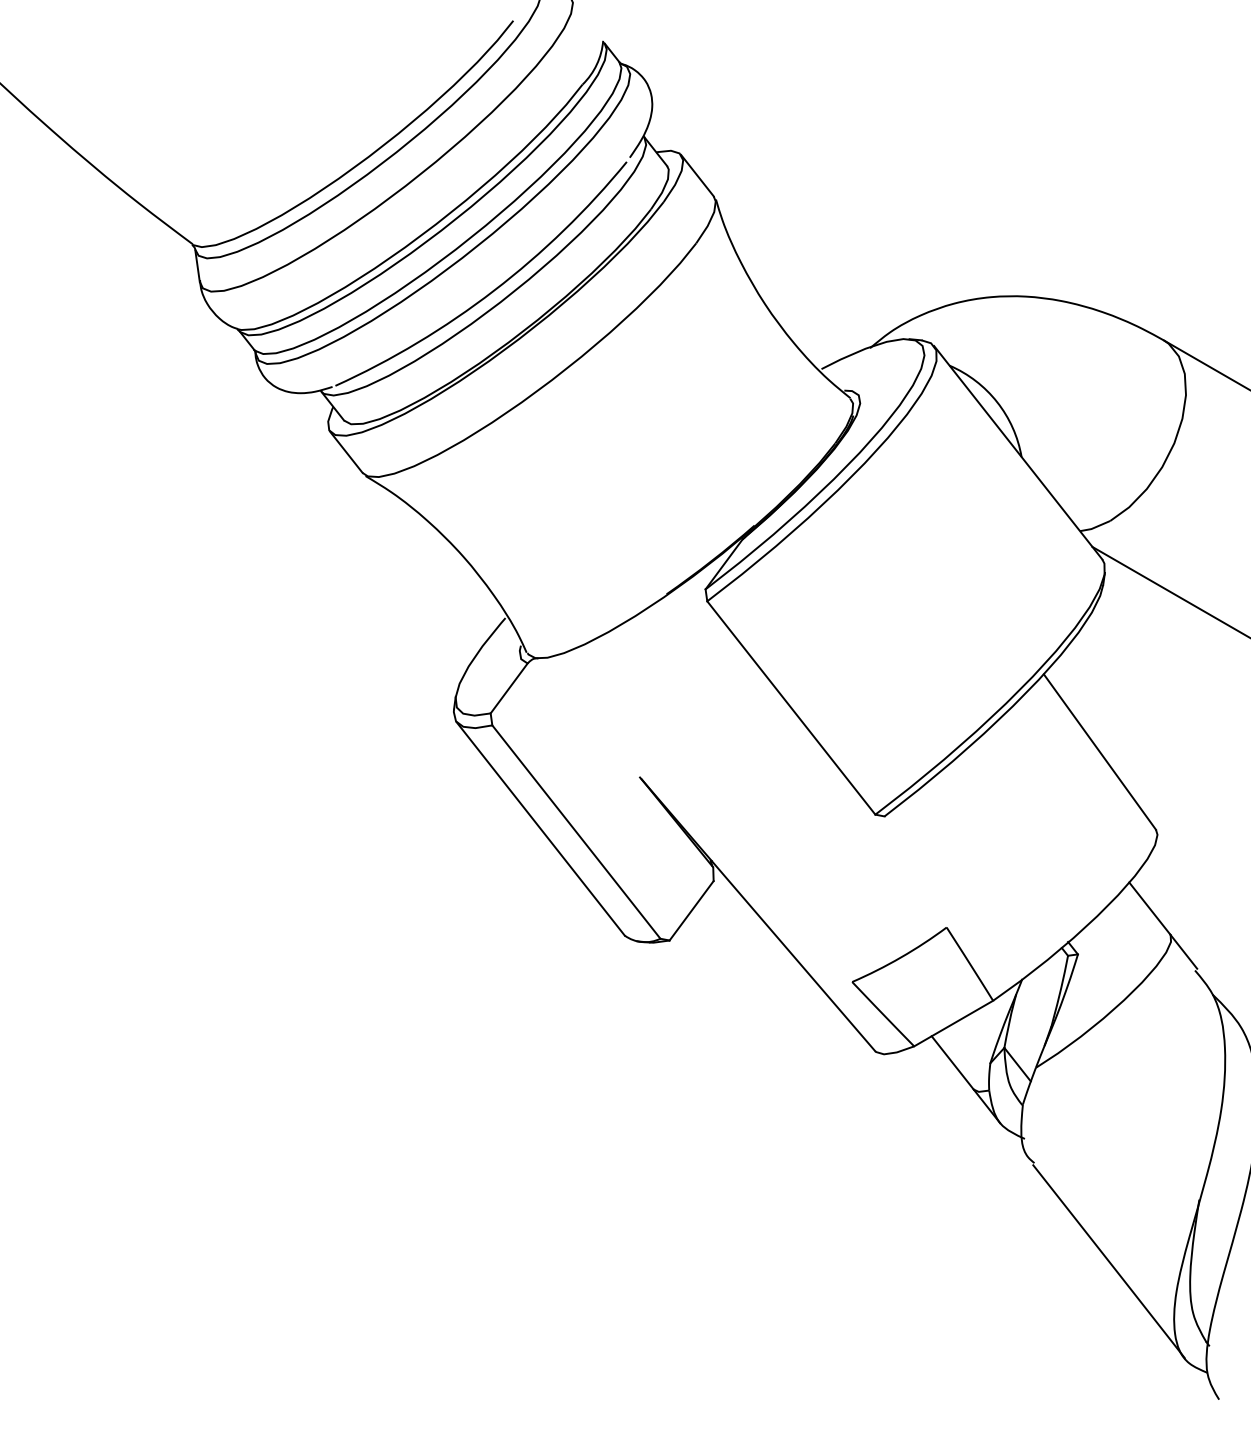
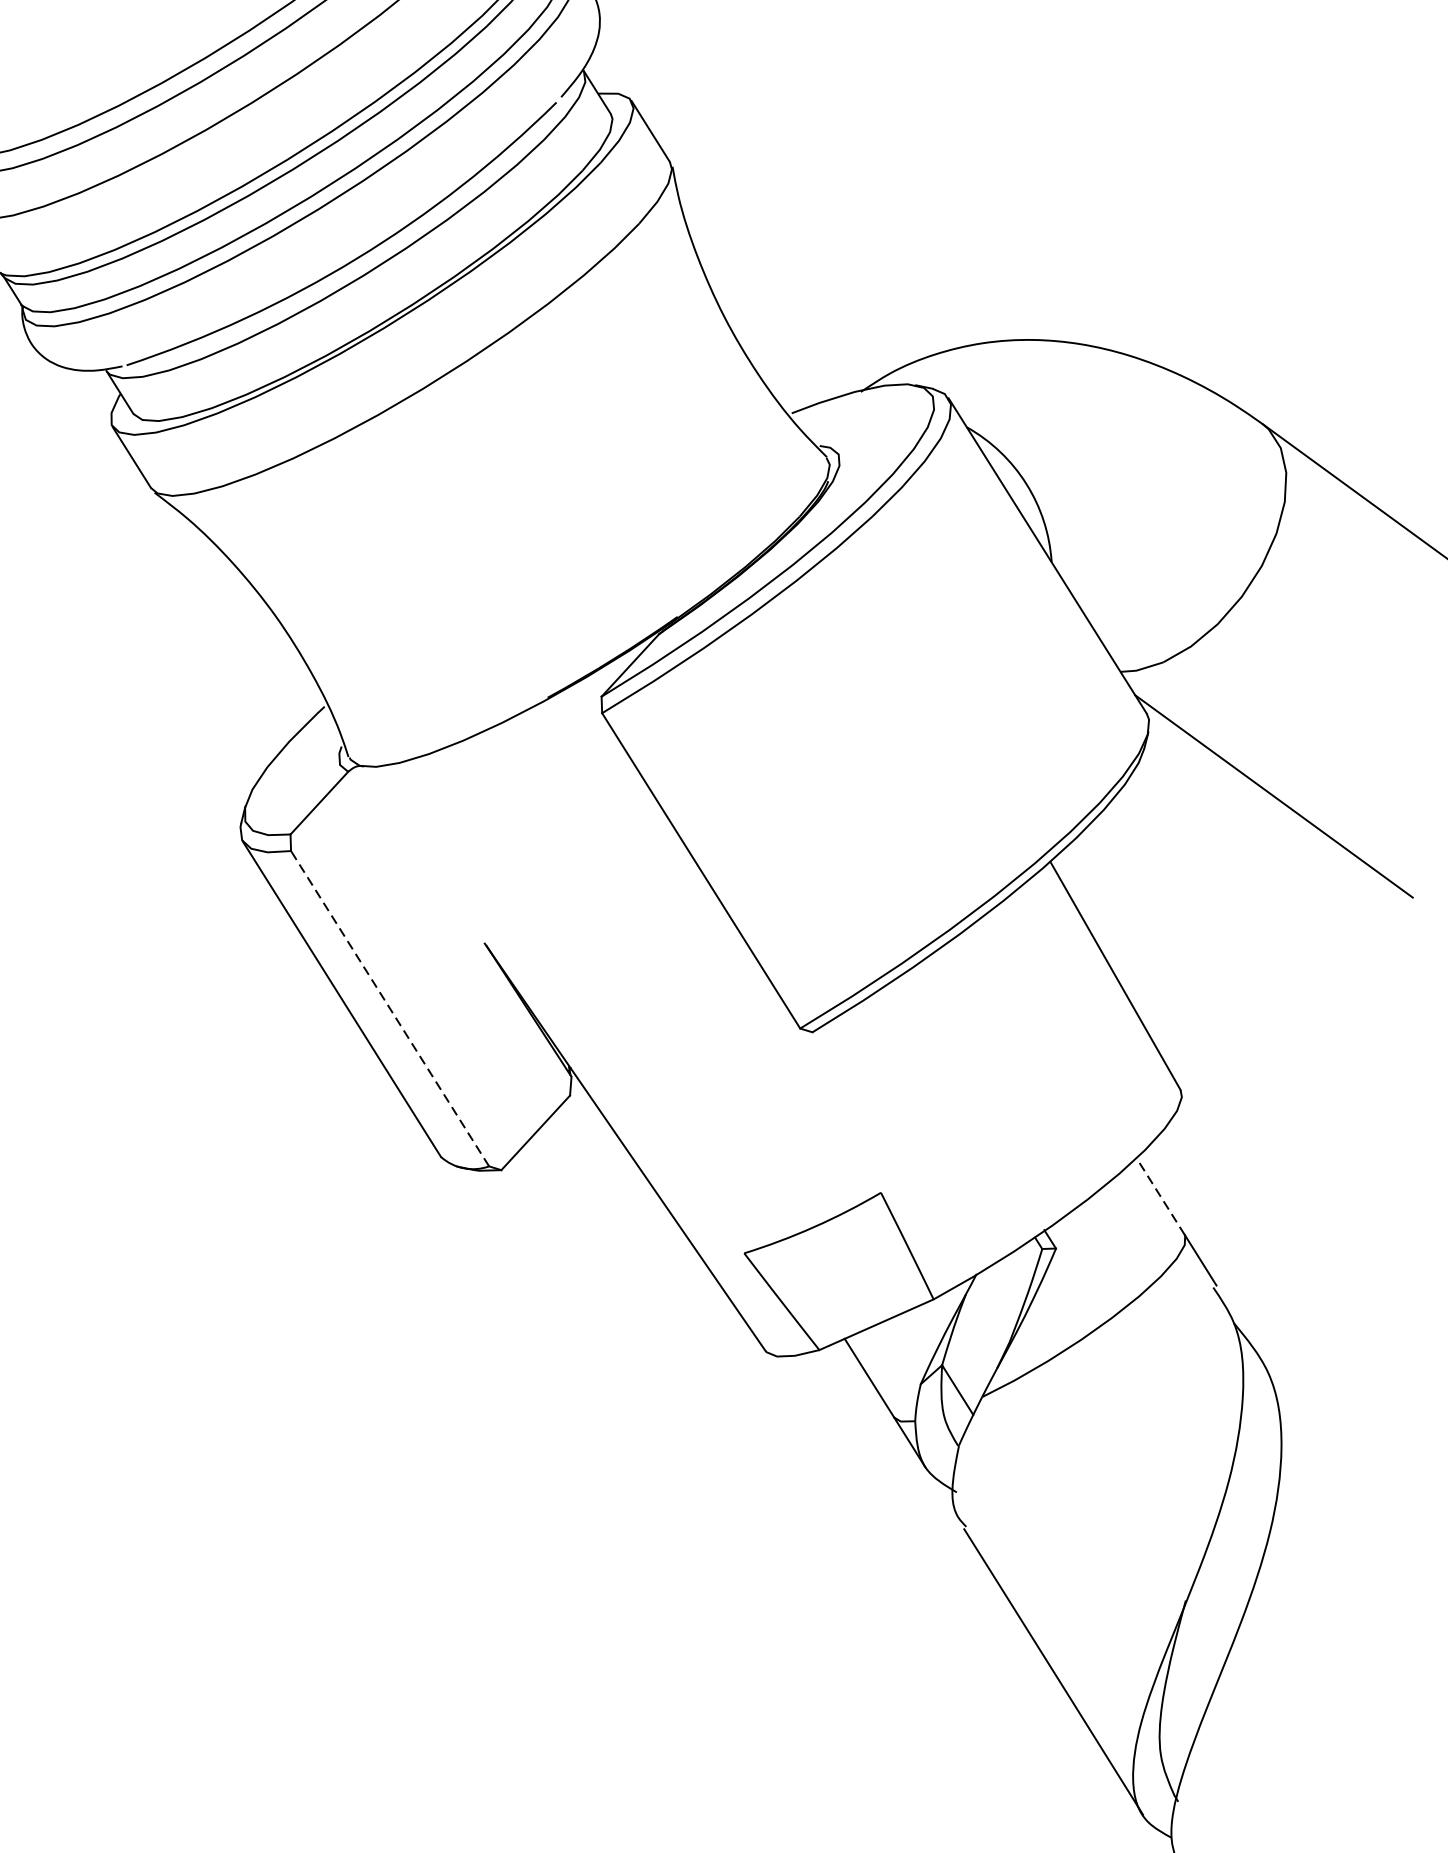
line: (576, 832) -> (390, 1009), solid -> dashed
line: (1149, 908) -> (1160, 1196), solid -> dashed

